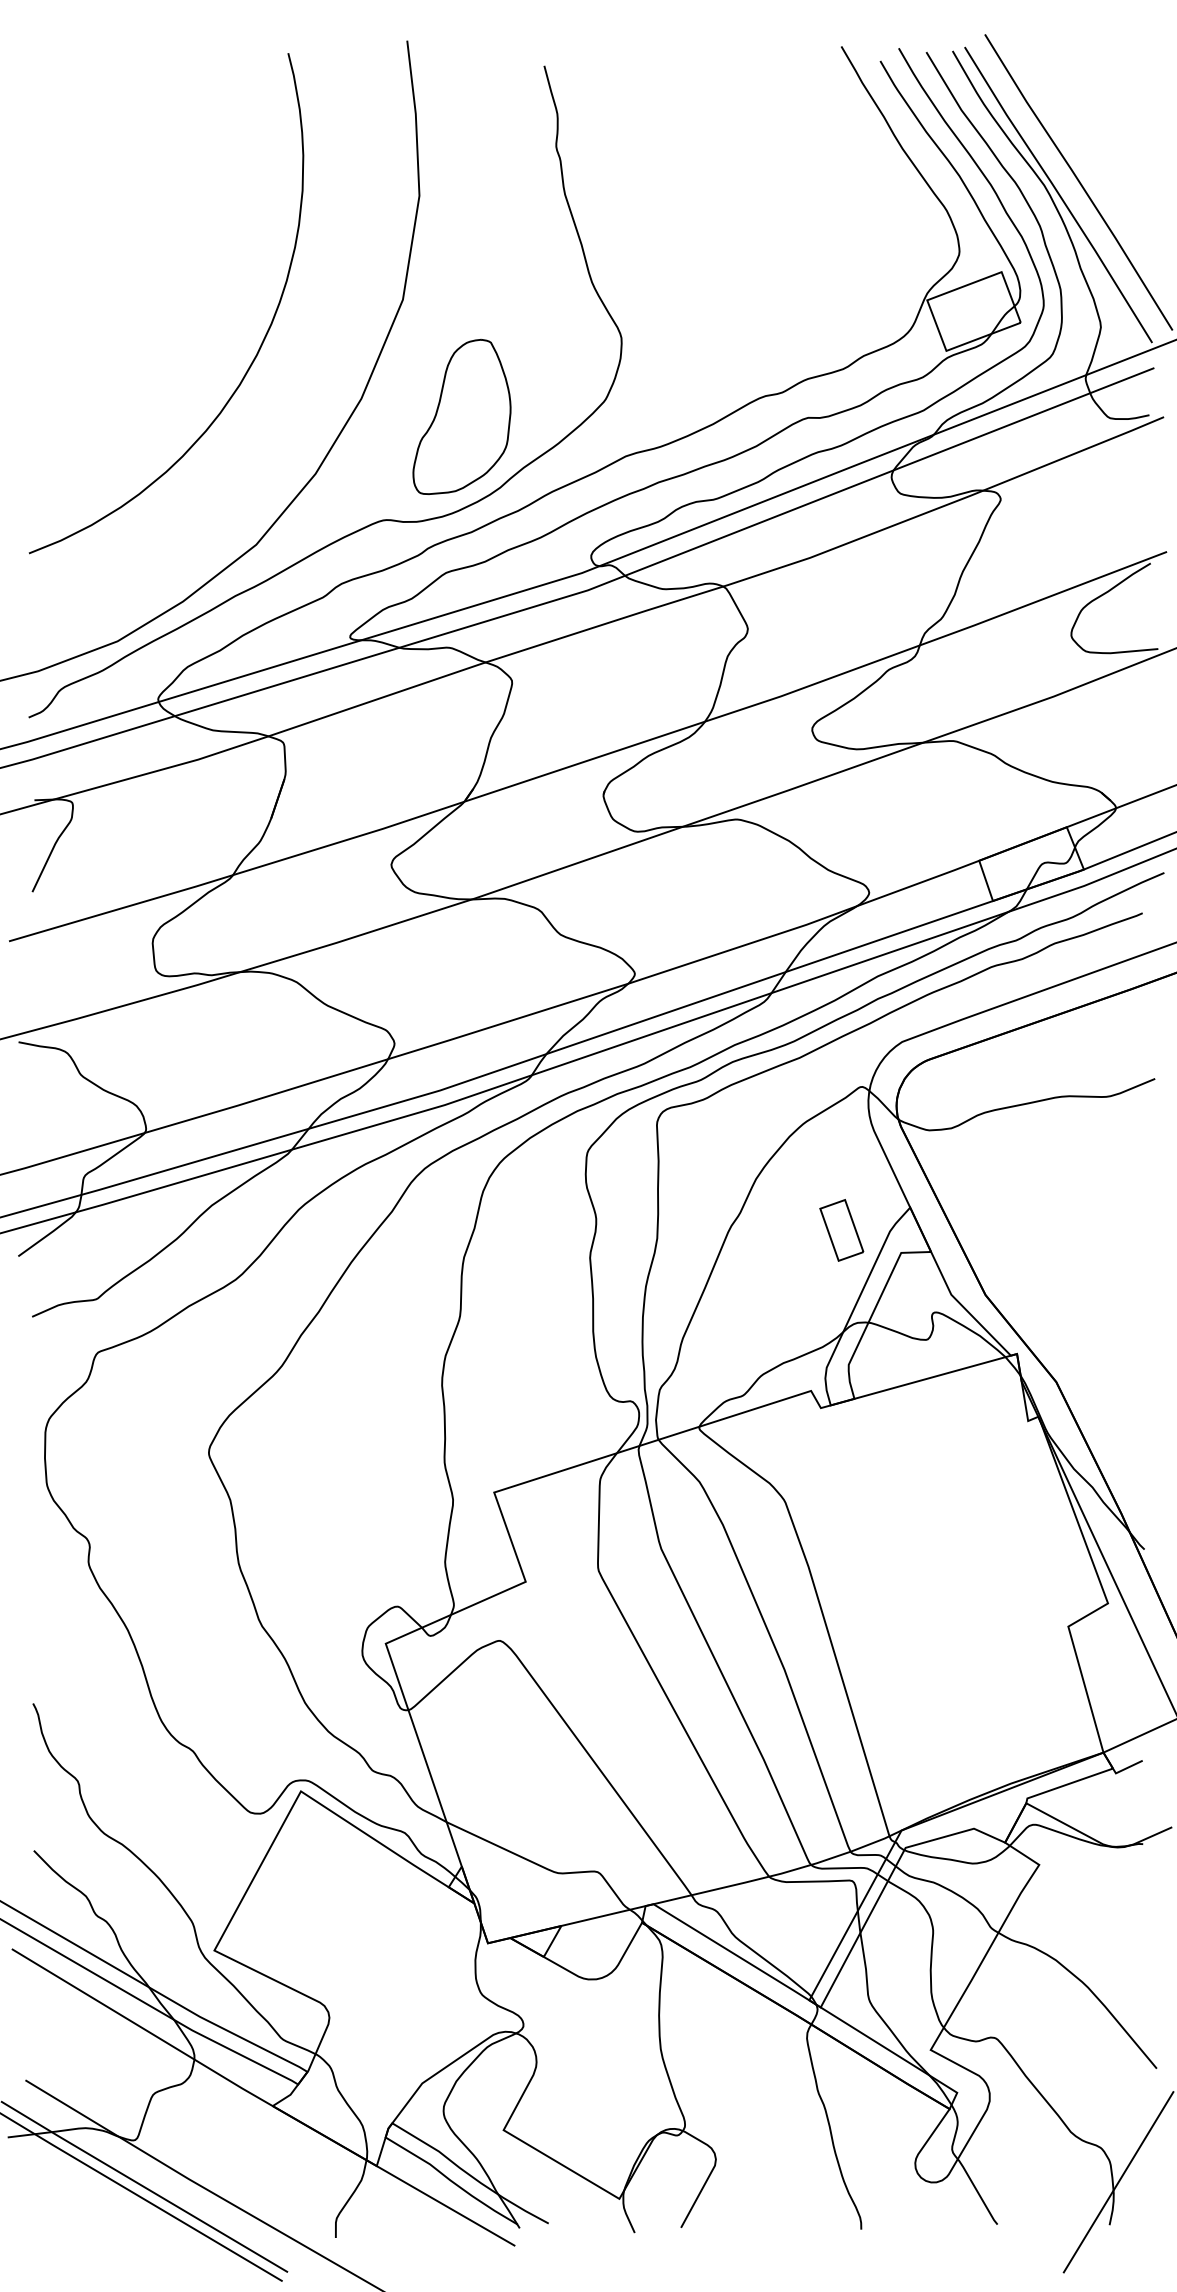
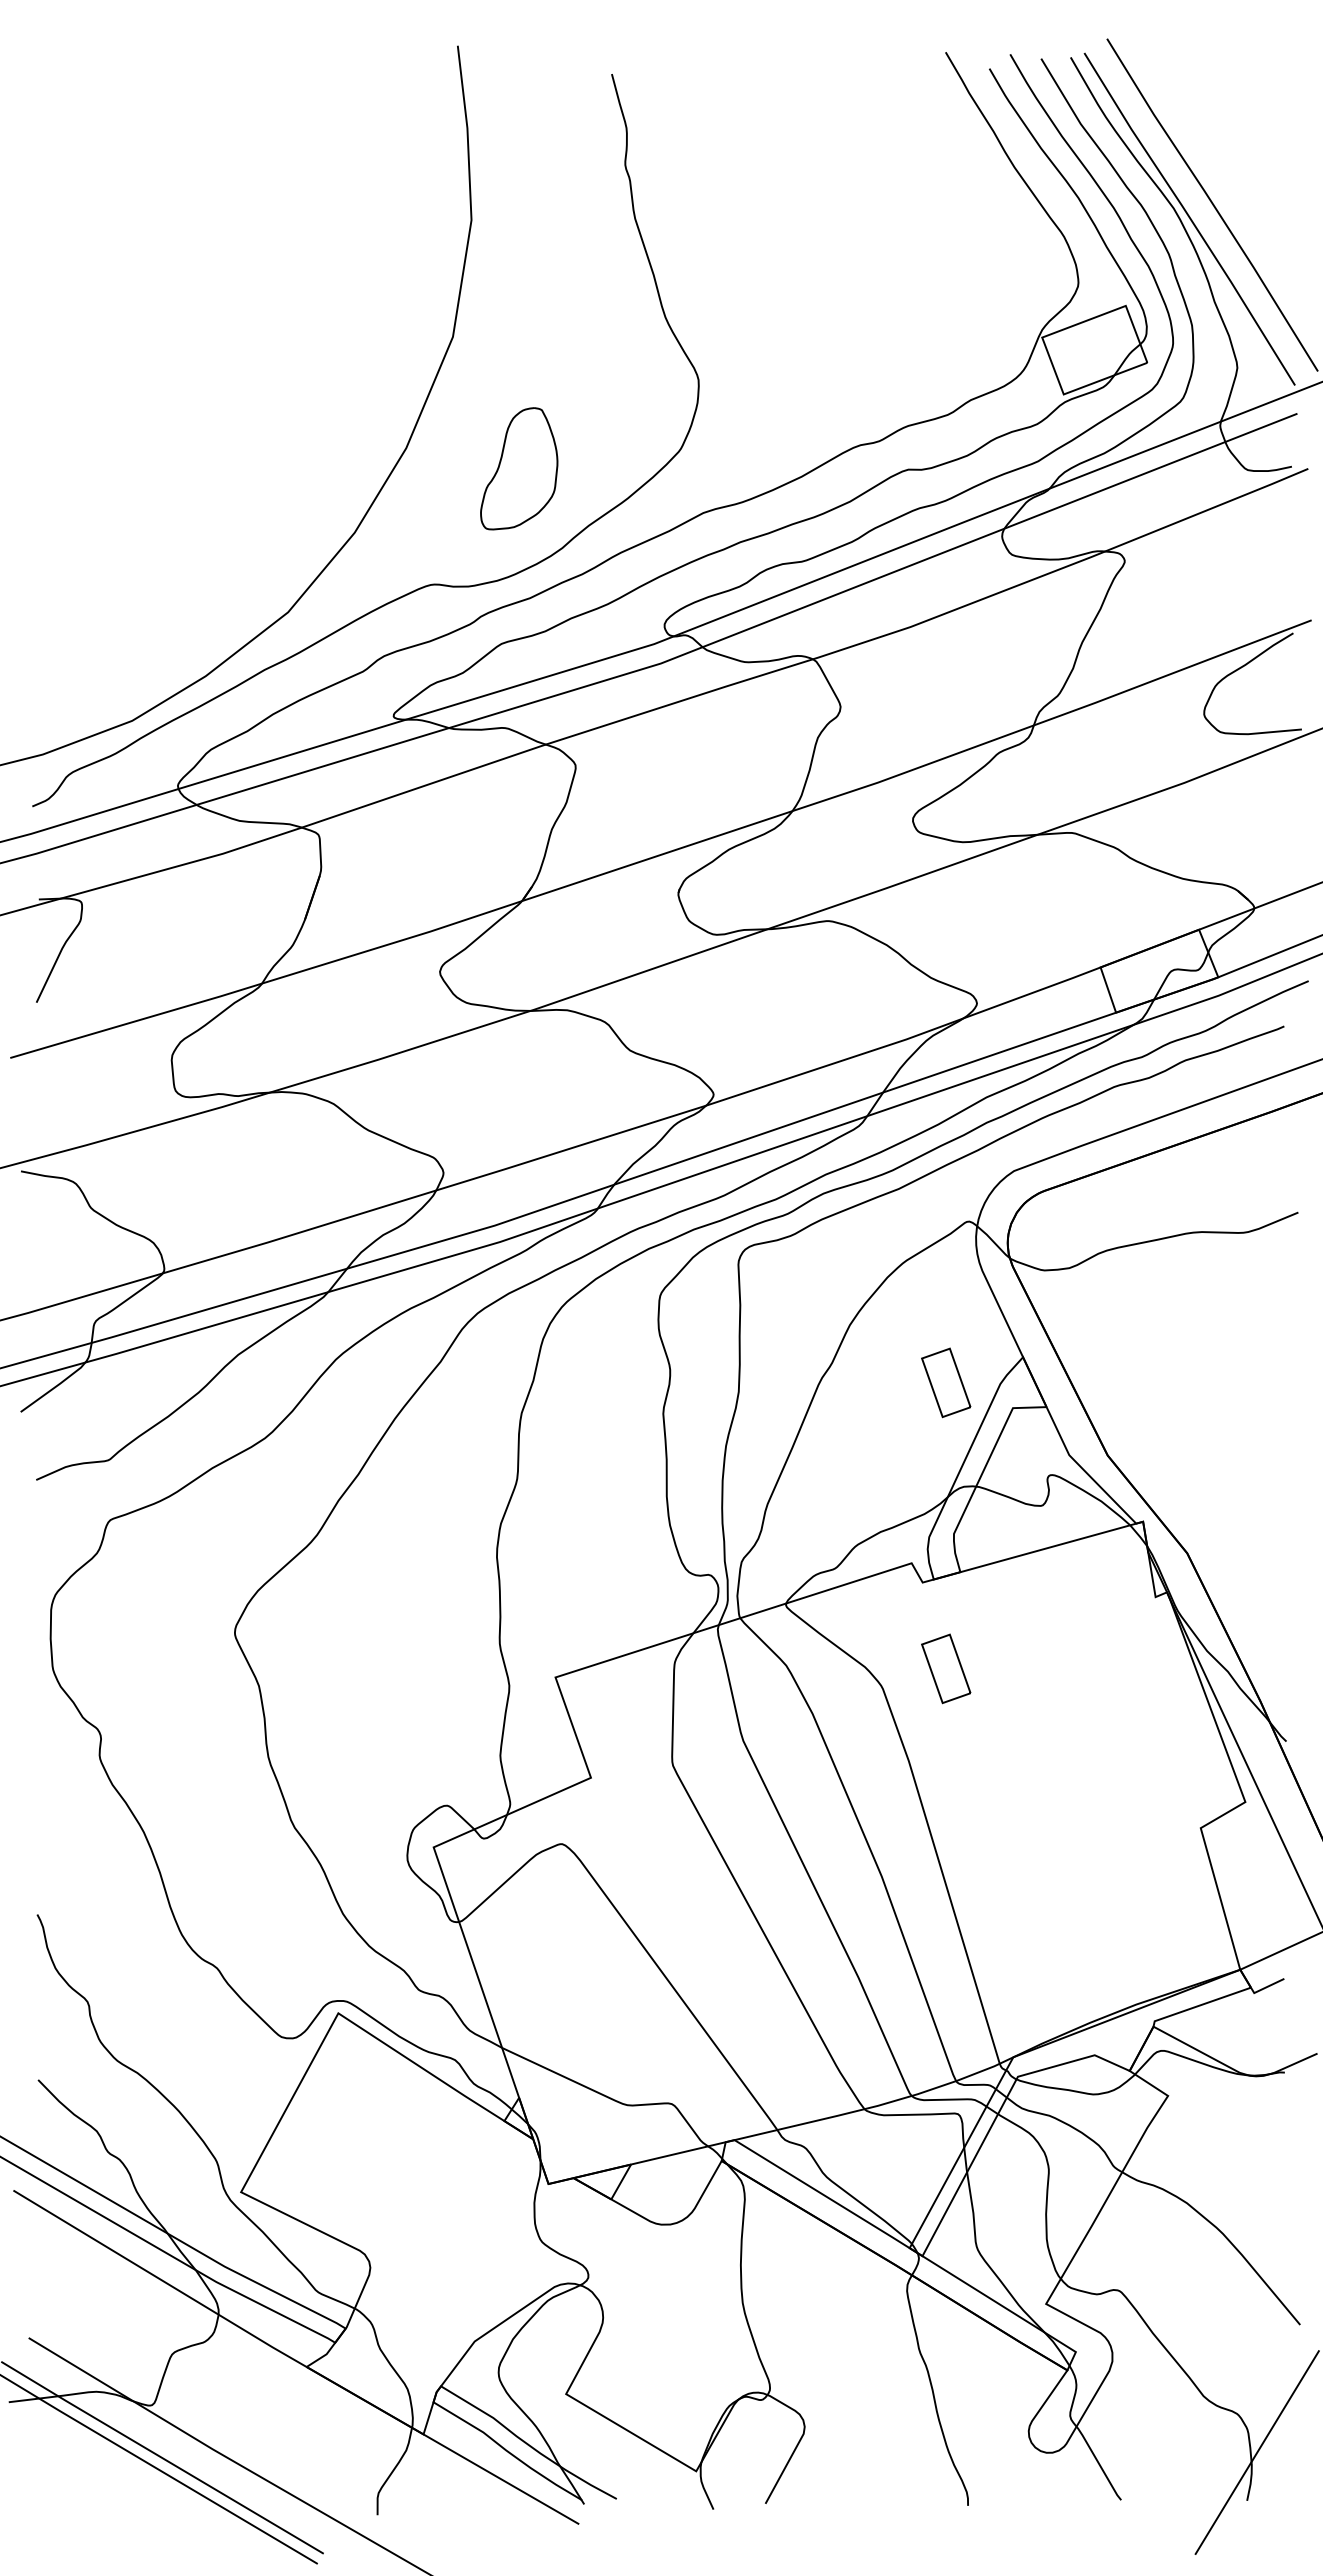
curve: (258, 349) -> (290, 392), removed
part: (461, 416) -> (518, 468), size x0.7
part: (842, 1484) -> (946, 1668), added

